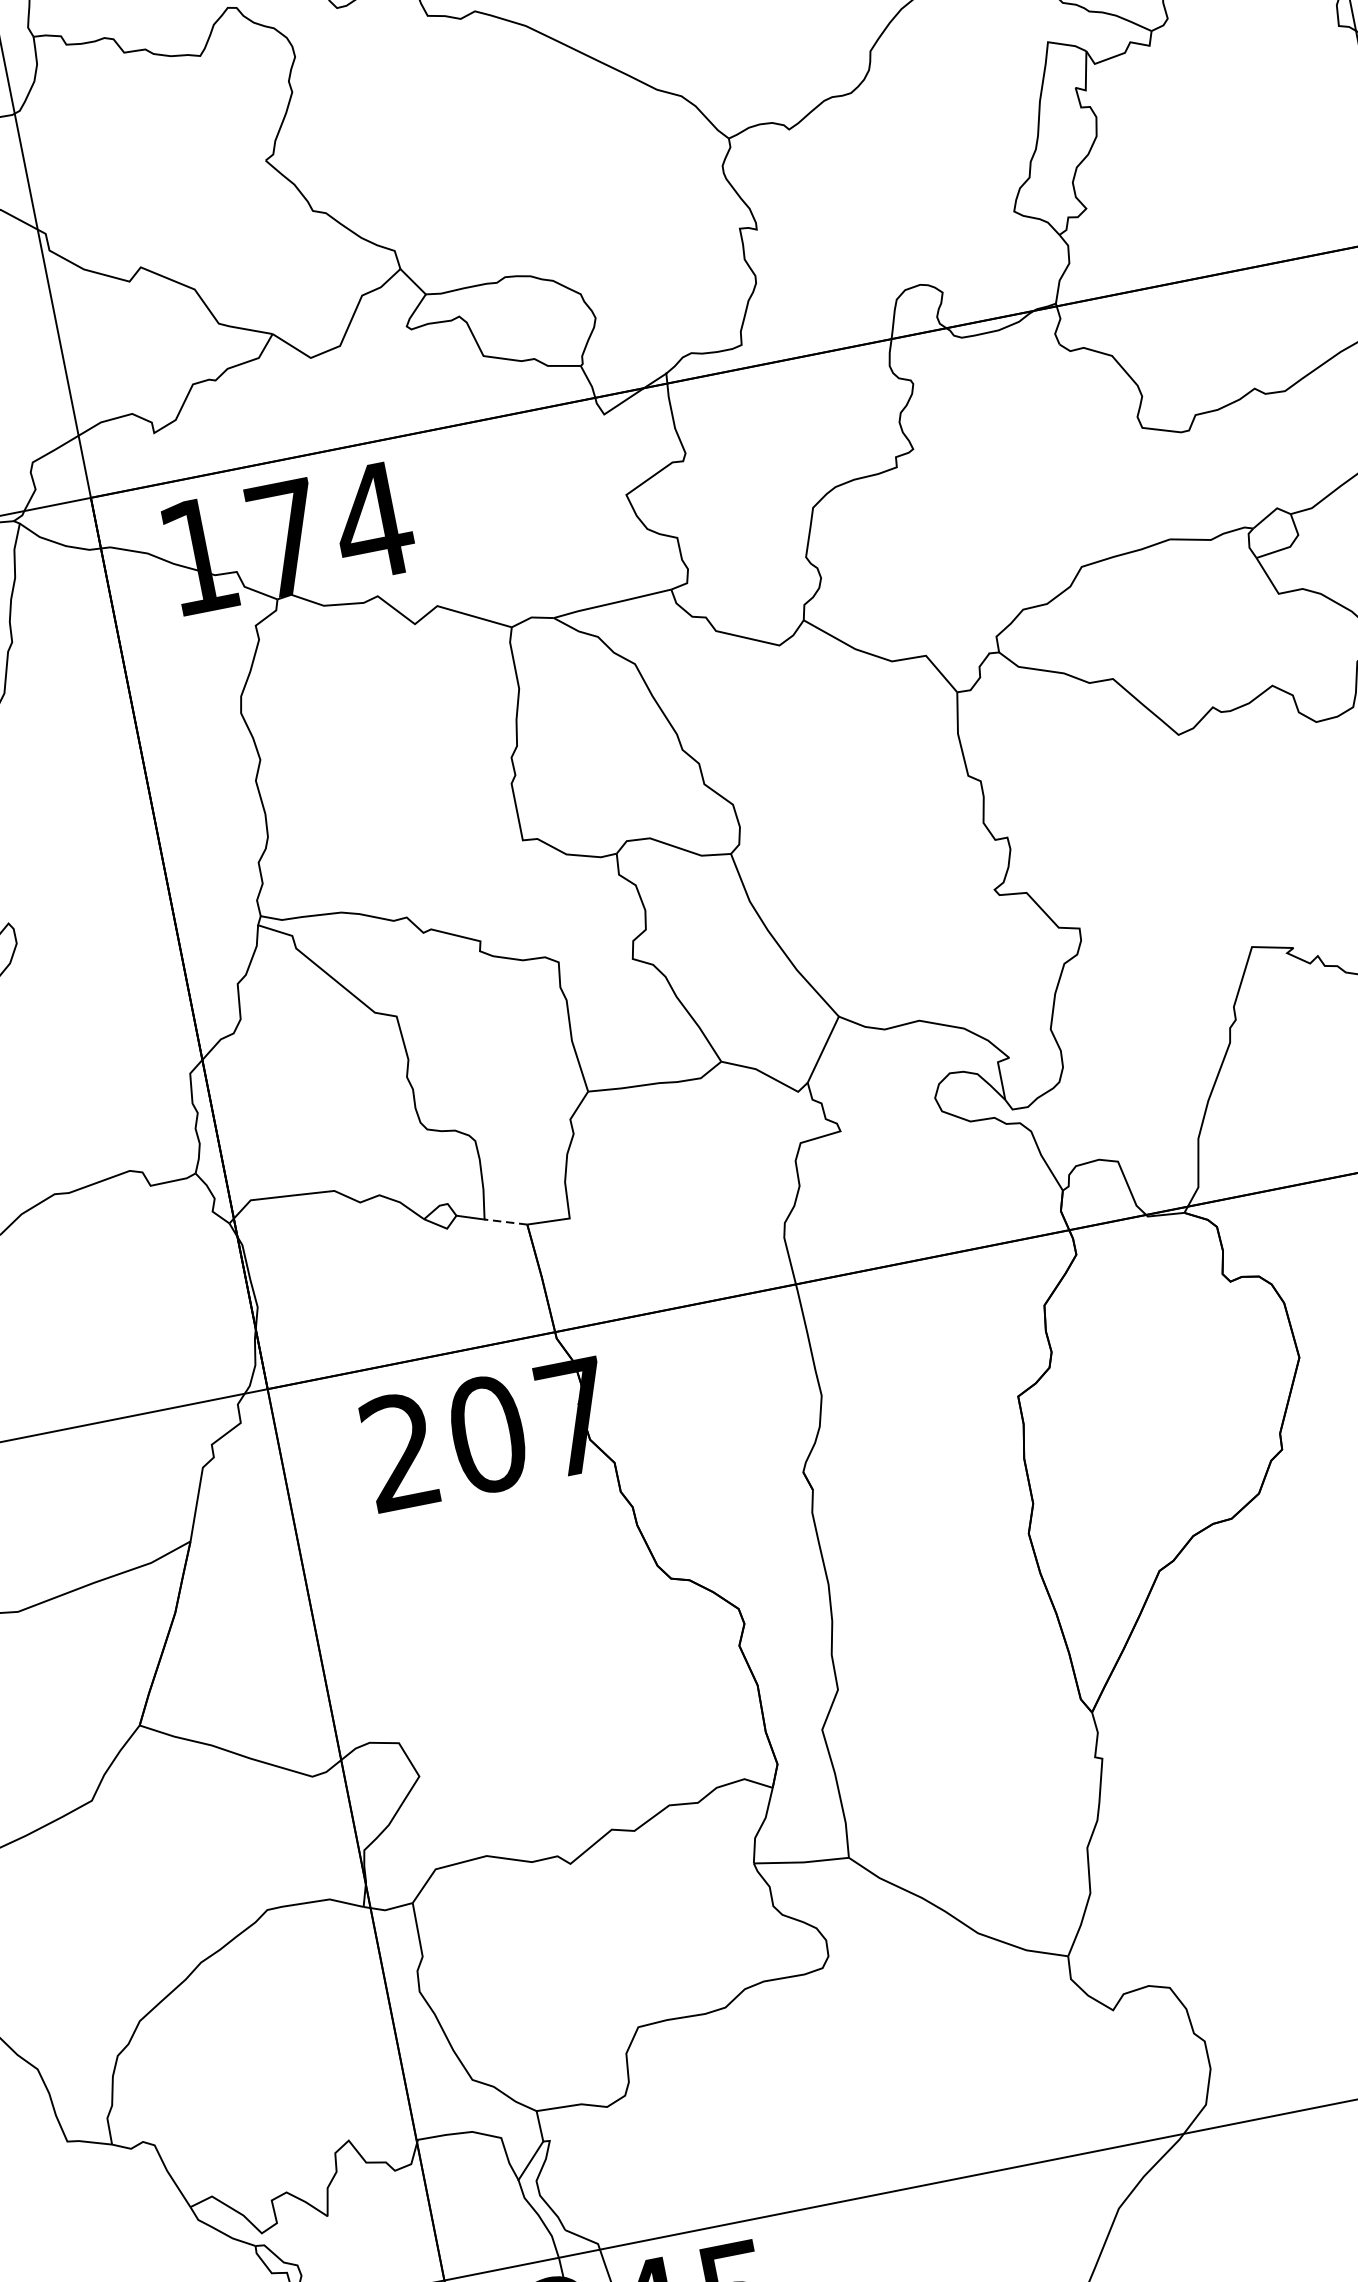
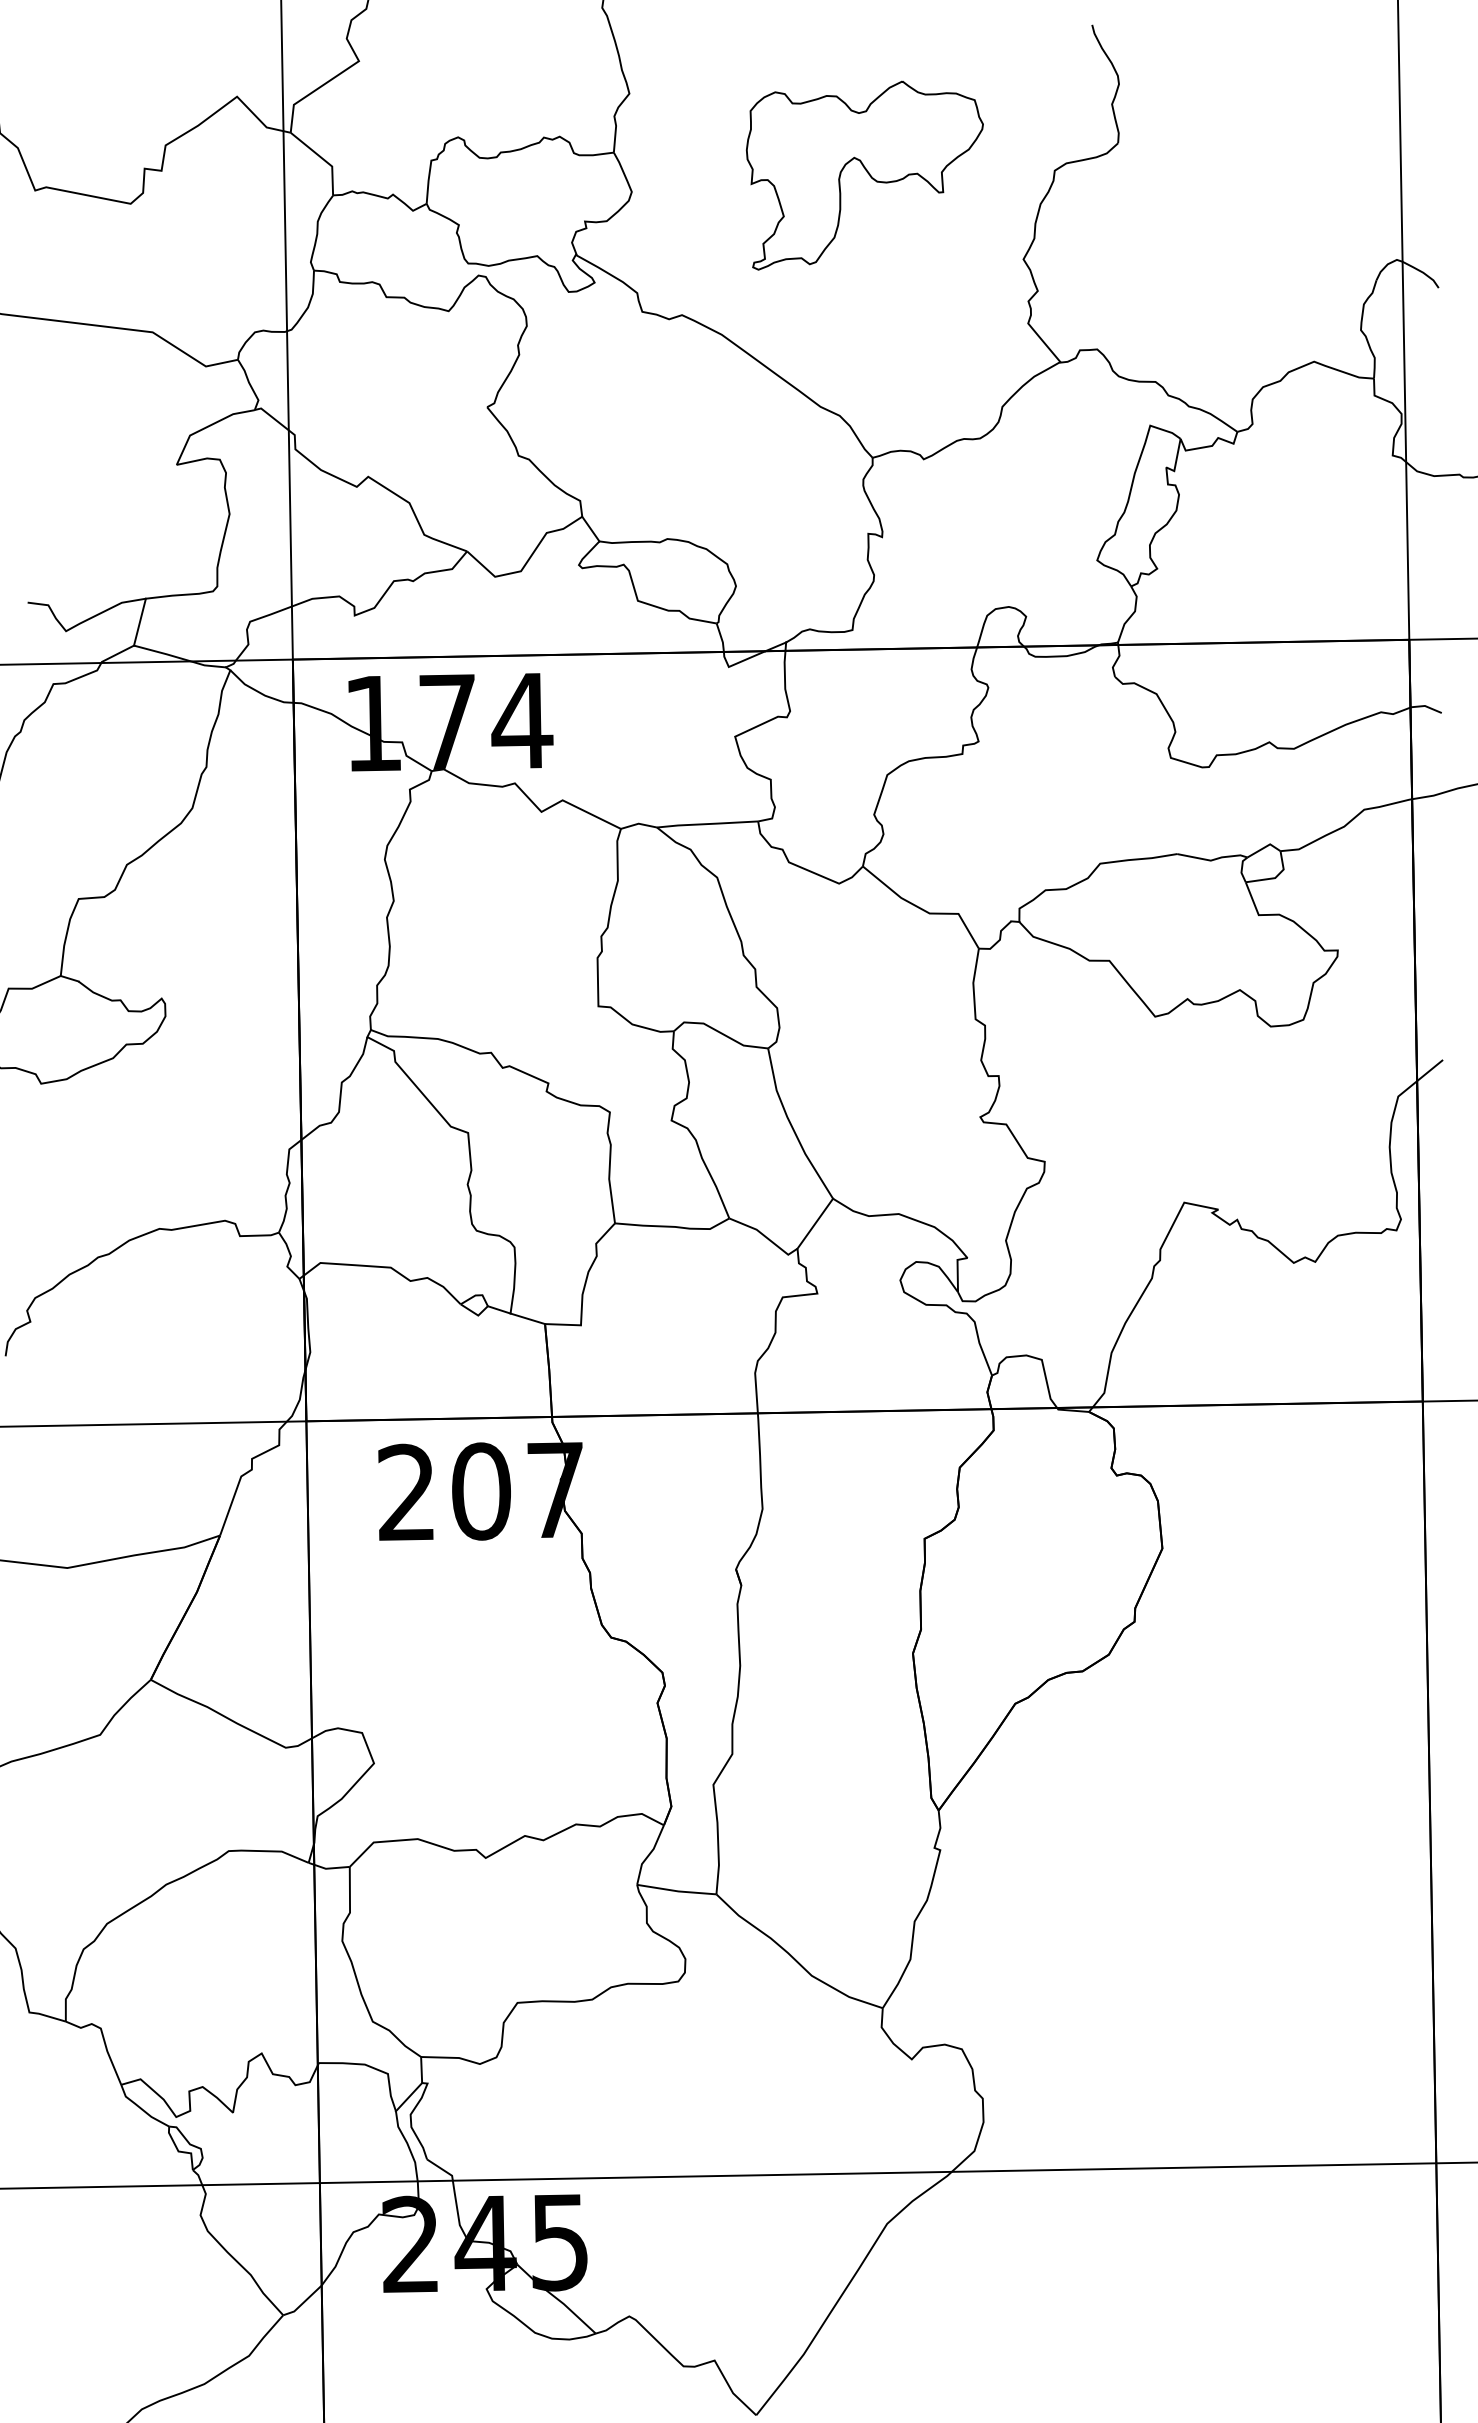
line: (505, 1221) -> (527, 1318), dashed -> solid

